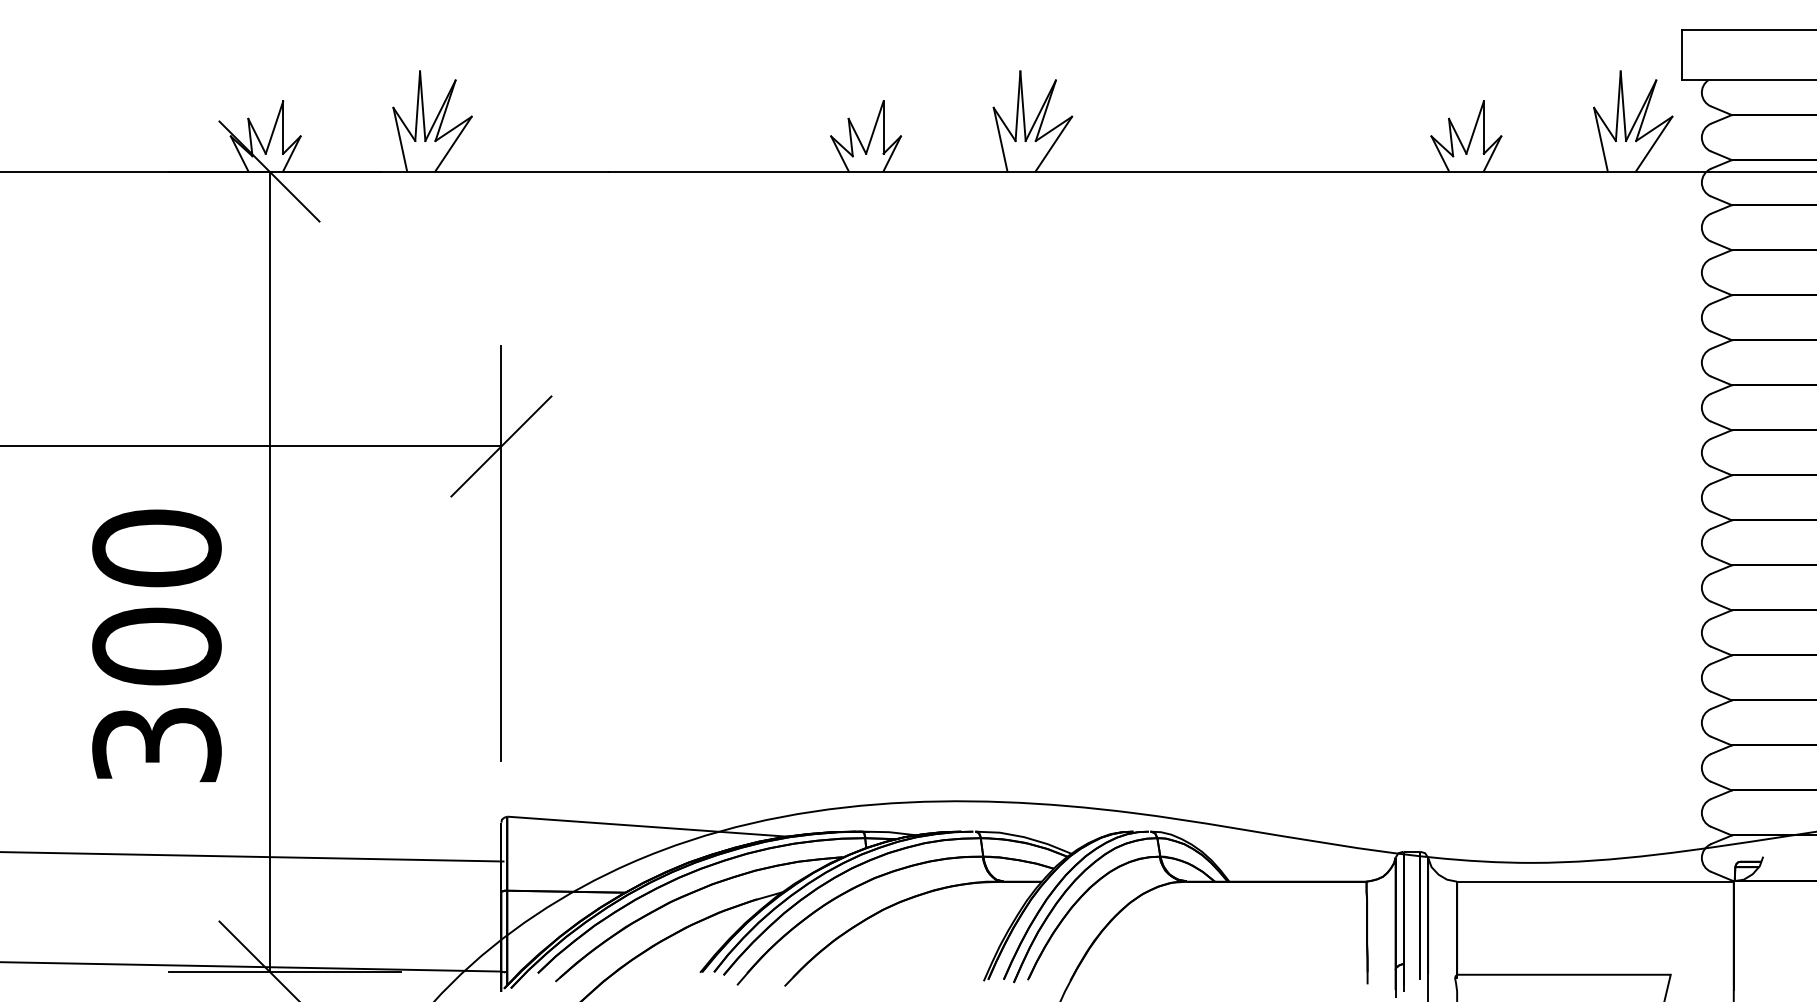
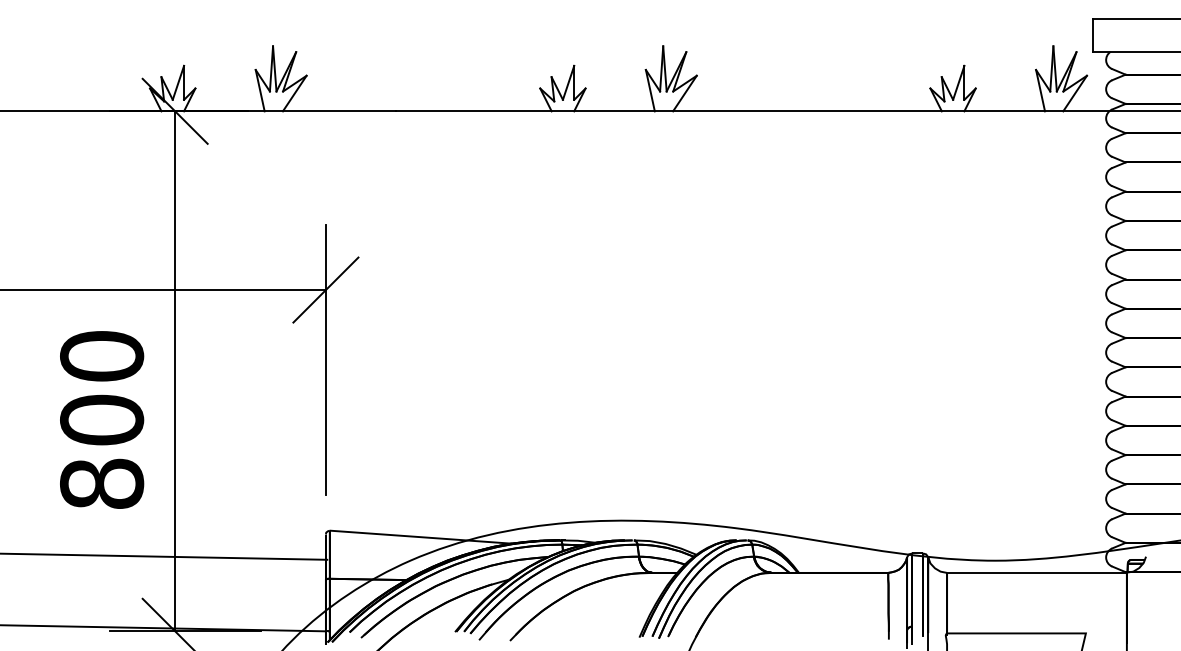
text: (157, 744) -> (102, 483), 300 -> 800

